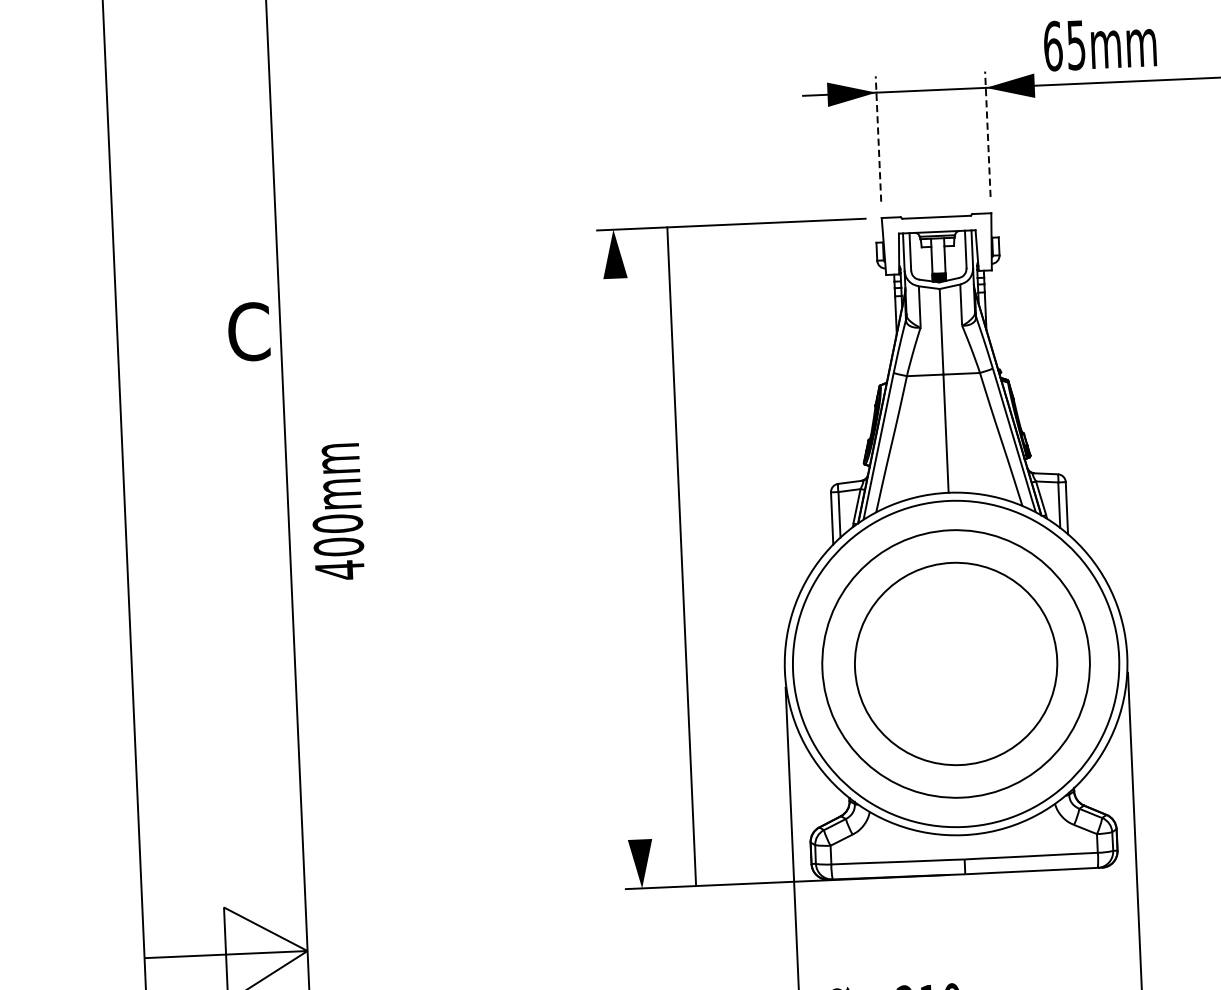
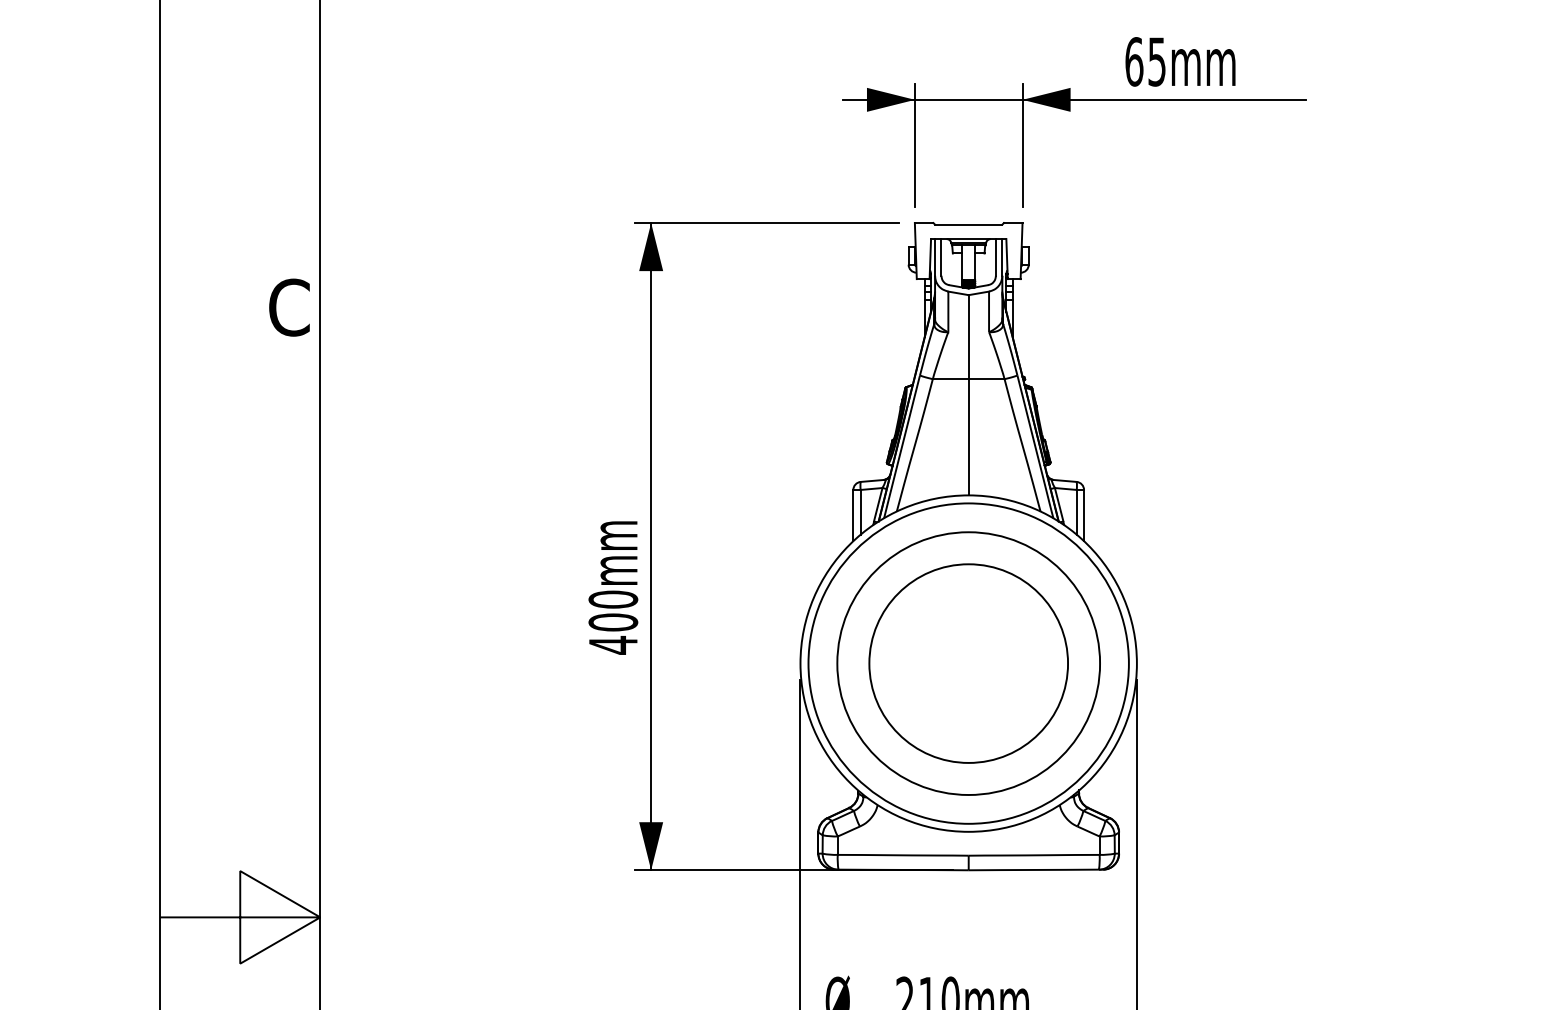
text: (1100, 43) -> (1180, 61), moved
line: (987, 134) -> (1022, 145), dashed -> solid
line: (878, 139) -> (915, 145), dashed -> solid
text: (337, 511) -> (613, 587), moved
line: (682, 556) -> (651, 546), moved

